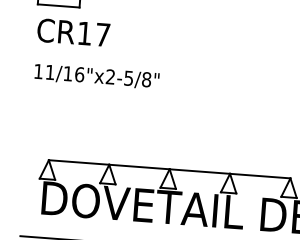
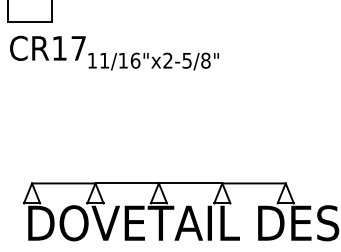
text: (96, 76) -> (153, 61), moved

